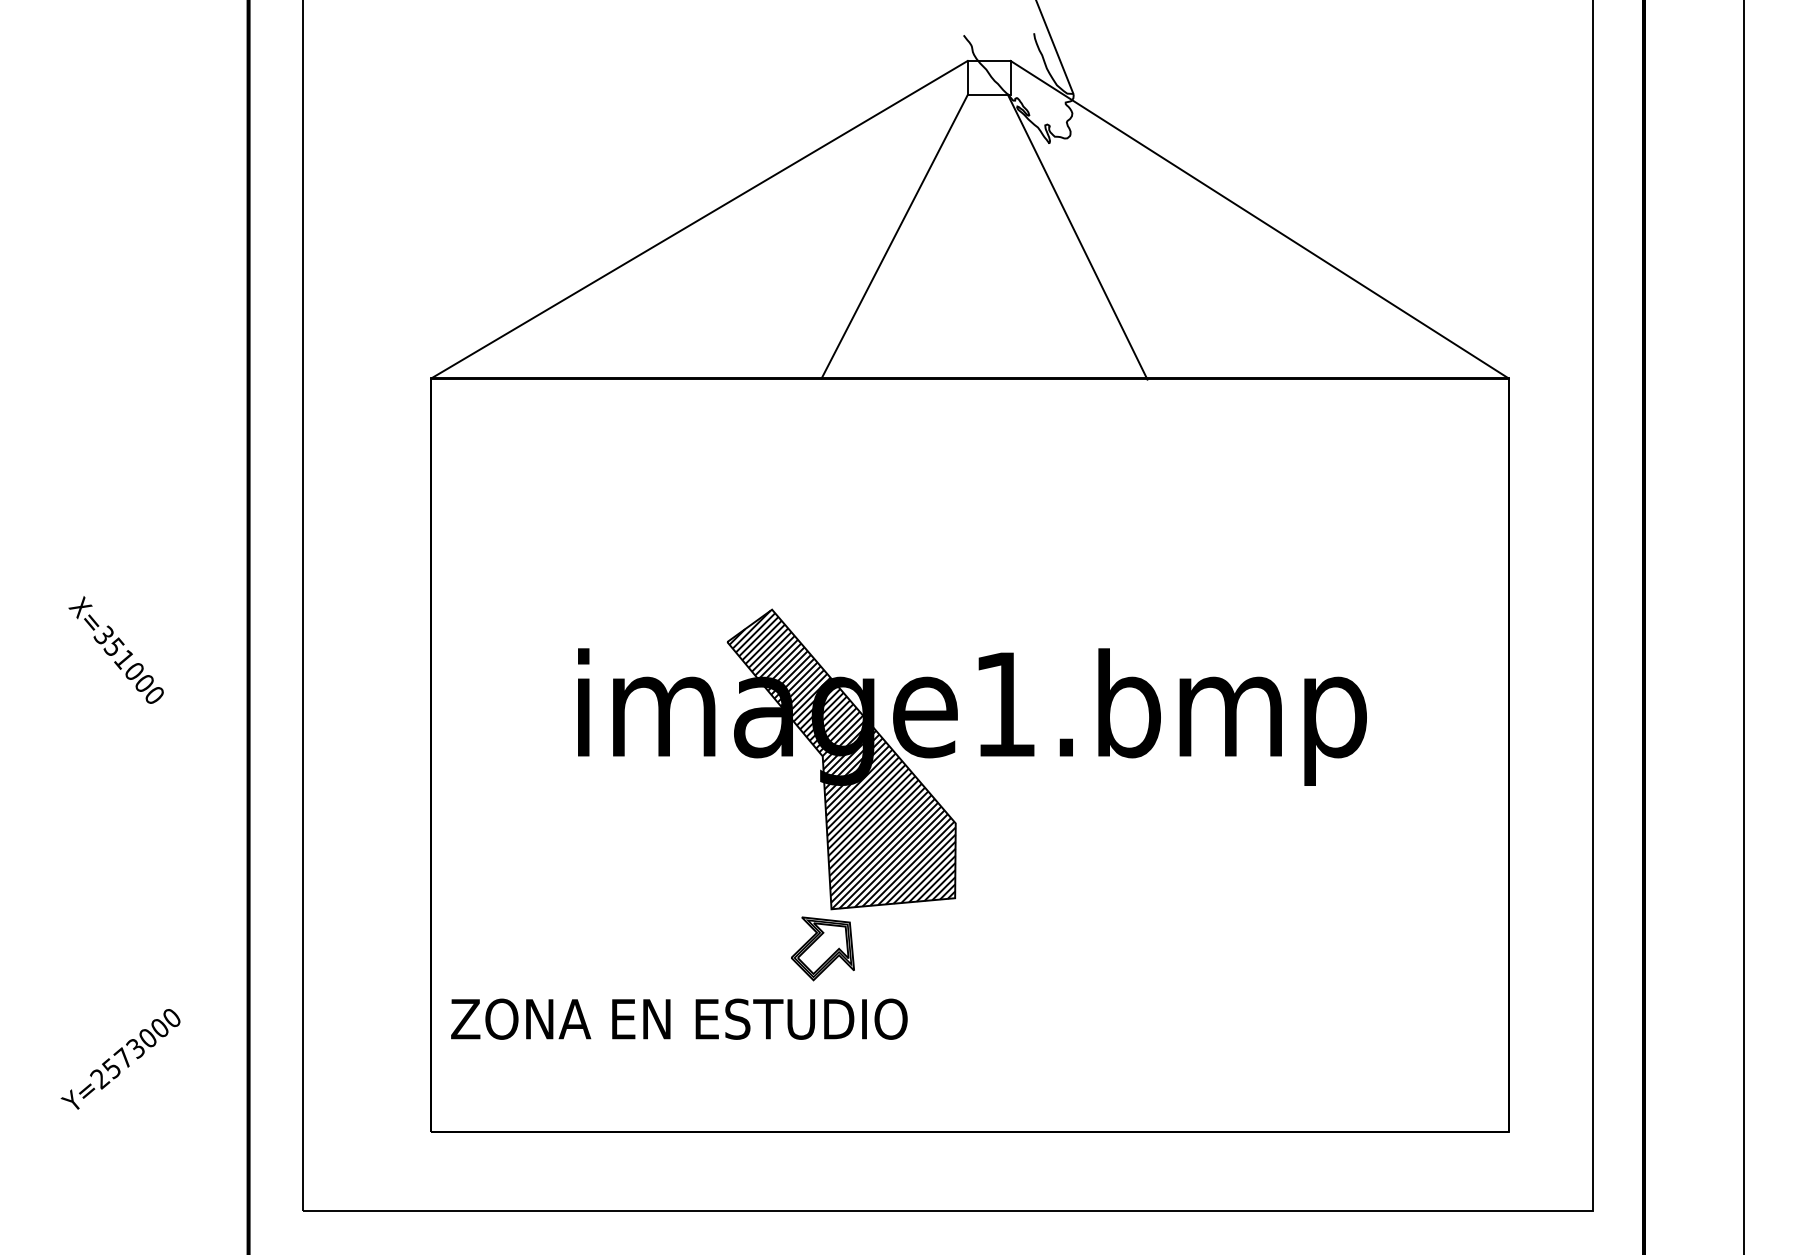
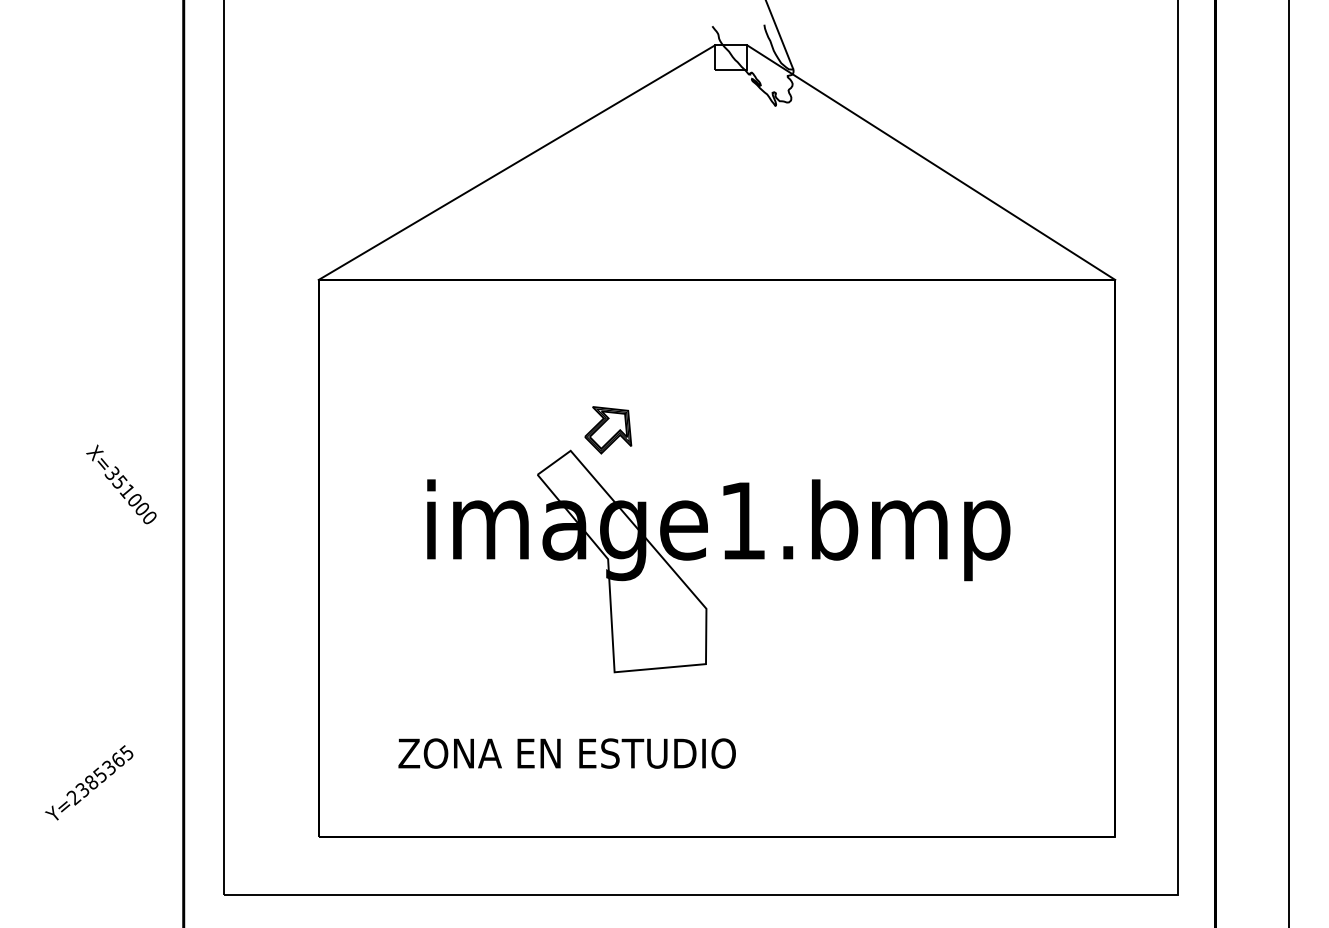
line: (894, 236) -> (661, 174), removed
line: (1077, 236) -> (796, 174), removed
text: (115, 649) -> (120, 483), moved
hatch: (842, 759) -> (622, 561), removed
part: (822, 948) -> (607, 429), moved
text: (679, 1018) -> (567, 753), moved
text: (140, 1040) -> (103, 769), Y=2573000 -> Y=2385365

